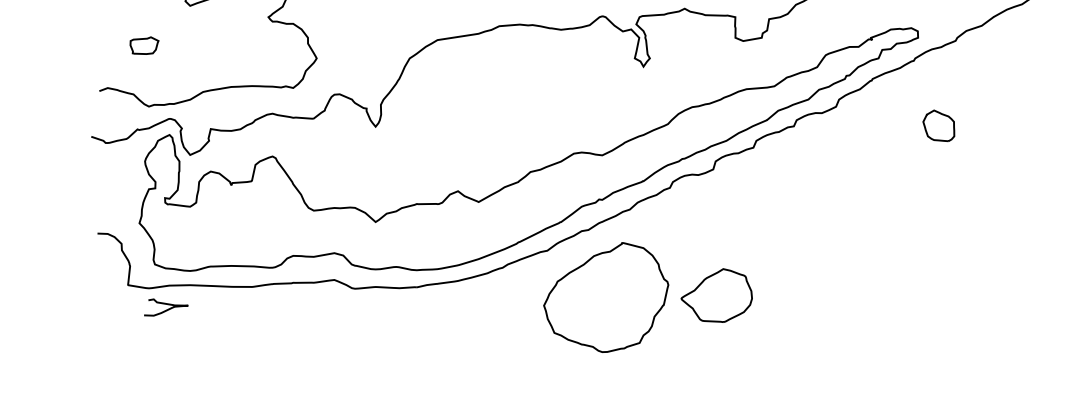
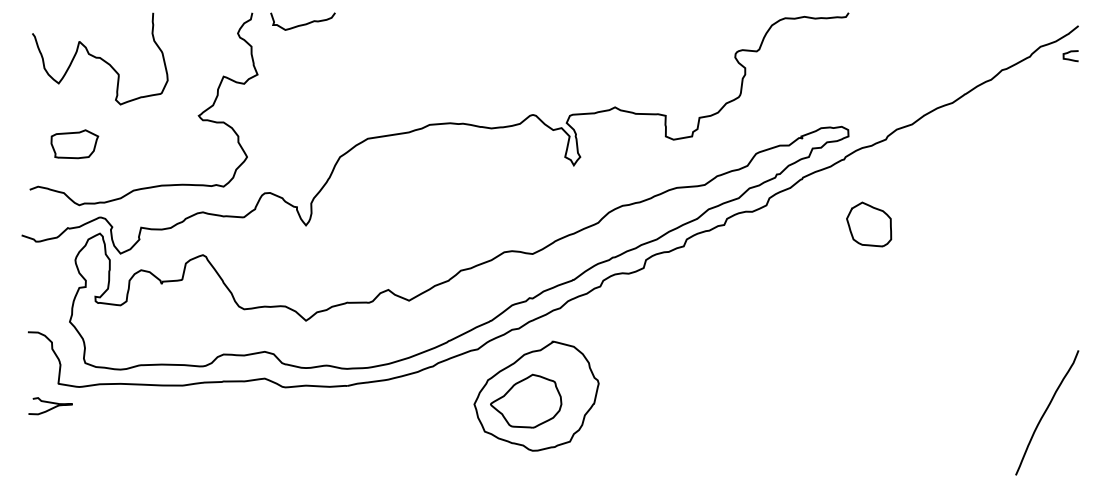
part: (144, 45) -> (74, 144), size x1.67
part: (939, 125) -> (869, 224), size x1.43
part: (717, 294) -> (526, 400), moved
curve: (167, 308) -> (51, 407), moved

